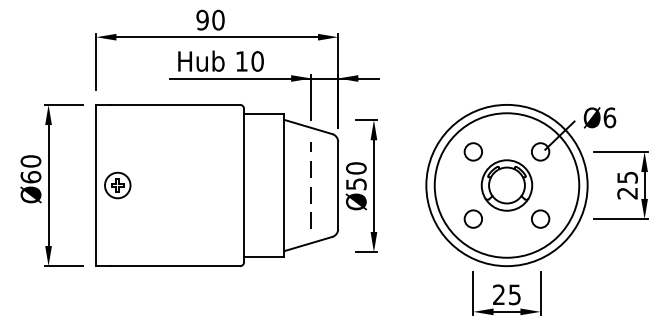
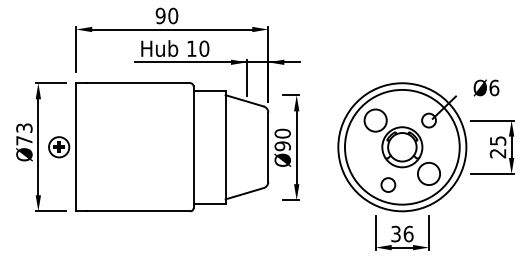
text: (599, 117) -> (486, 87), moved
circle: (473, 151) -> (375, 120), size x1.6
text: (30, 169) -> (24, 134), Ø60 -> Ø73
text: (356, 184) -> (282, 146), Ø50 -> Ø90
part: (117, 185) -> (58, 147), moved
line: (310, 187) -> (246, 148), removed
circle: (472, 218) -> (387, 184), moved
circle: (540, 218) -> (428, 173), size x1.6
text: (507, 294) -> (402, 233), 25 -> 36

